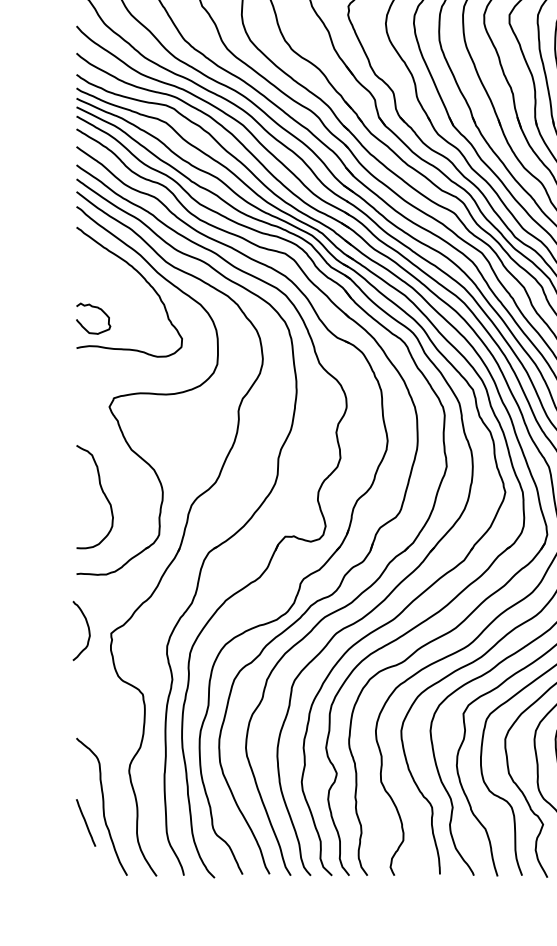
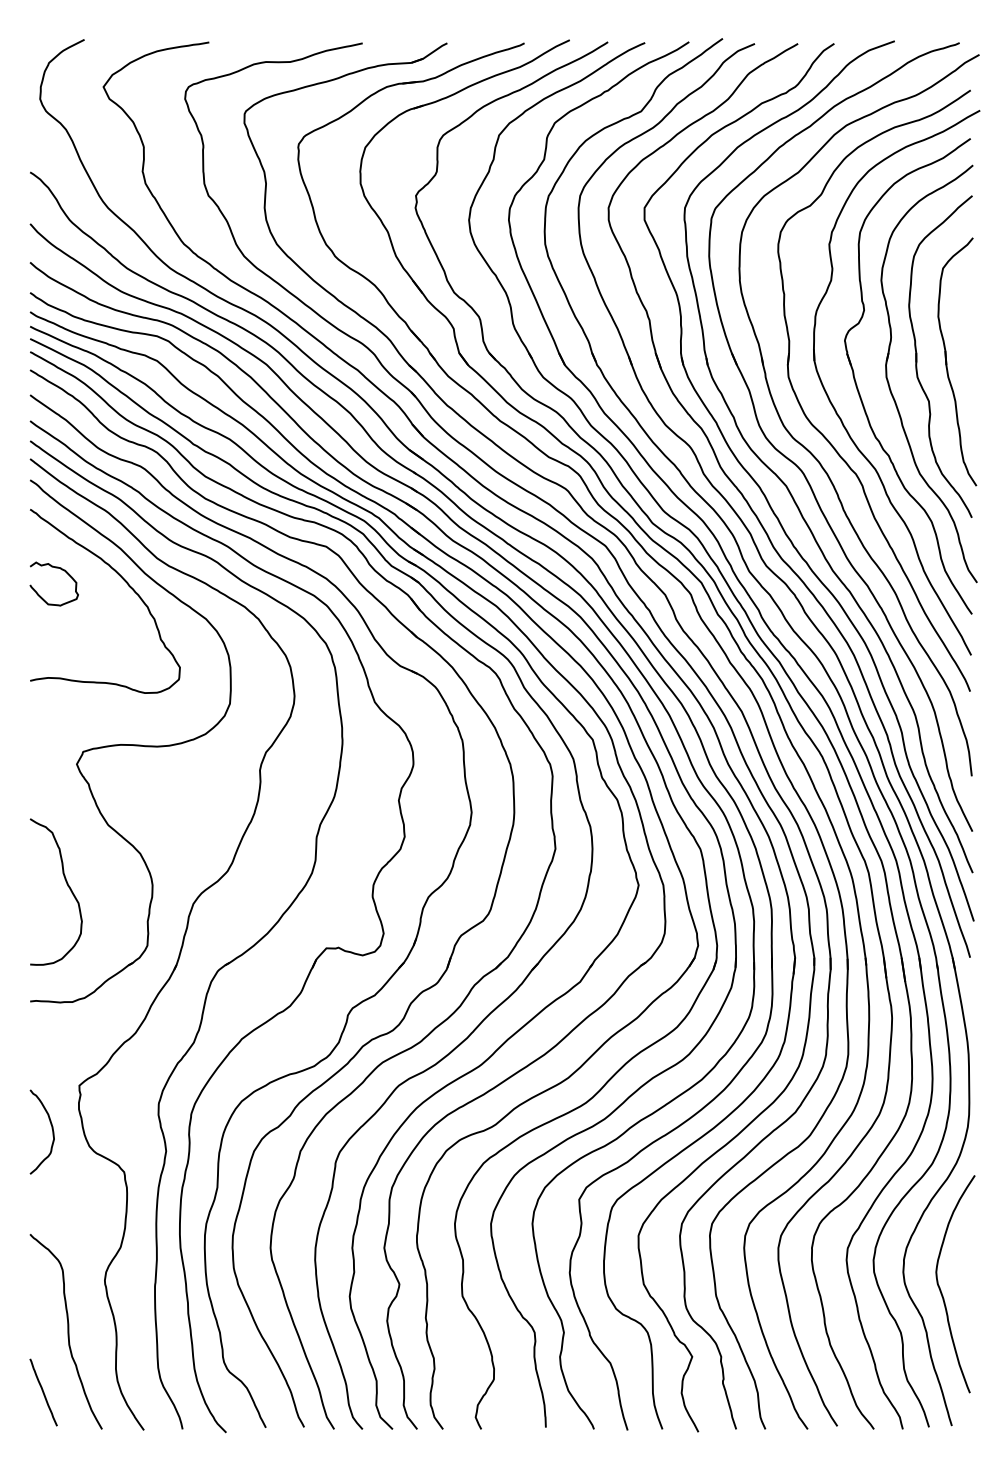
curve: (94, 307) -> (55, 568), moved
curve: (88, 628) -> (51, 1128), moved
line: (85, 822) -> (43, 1392), moved

